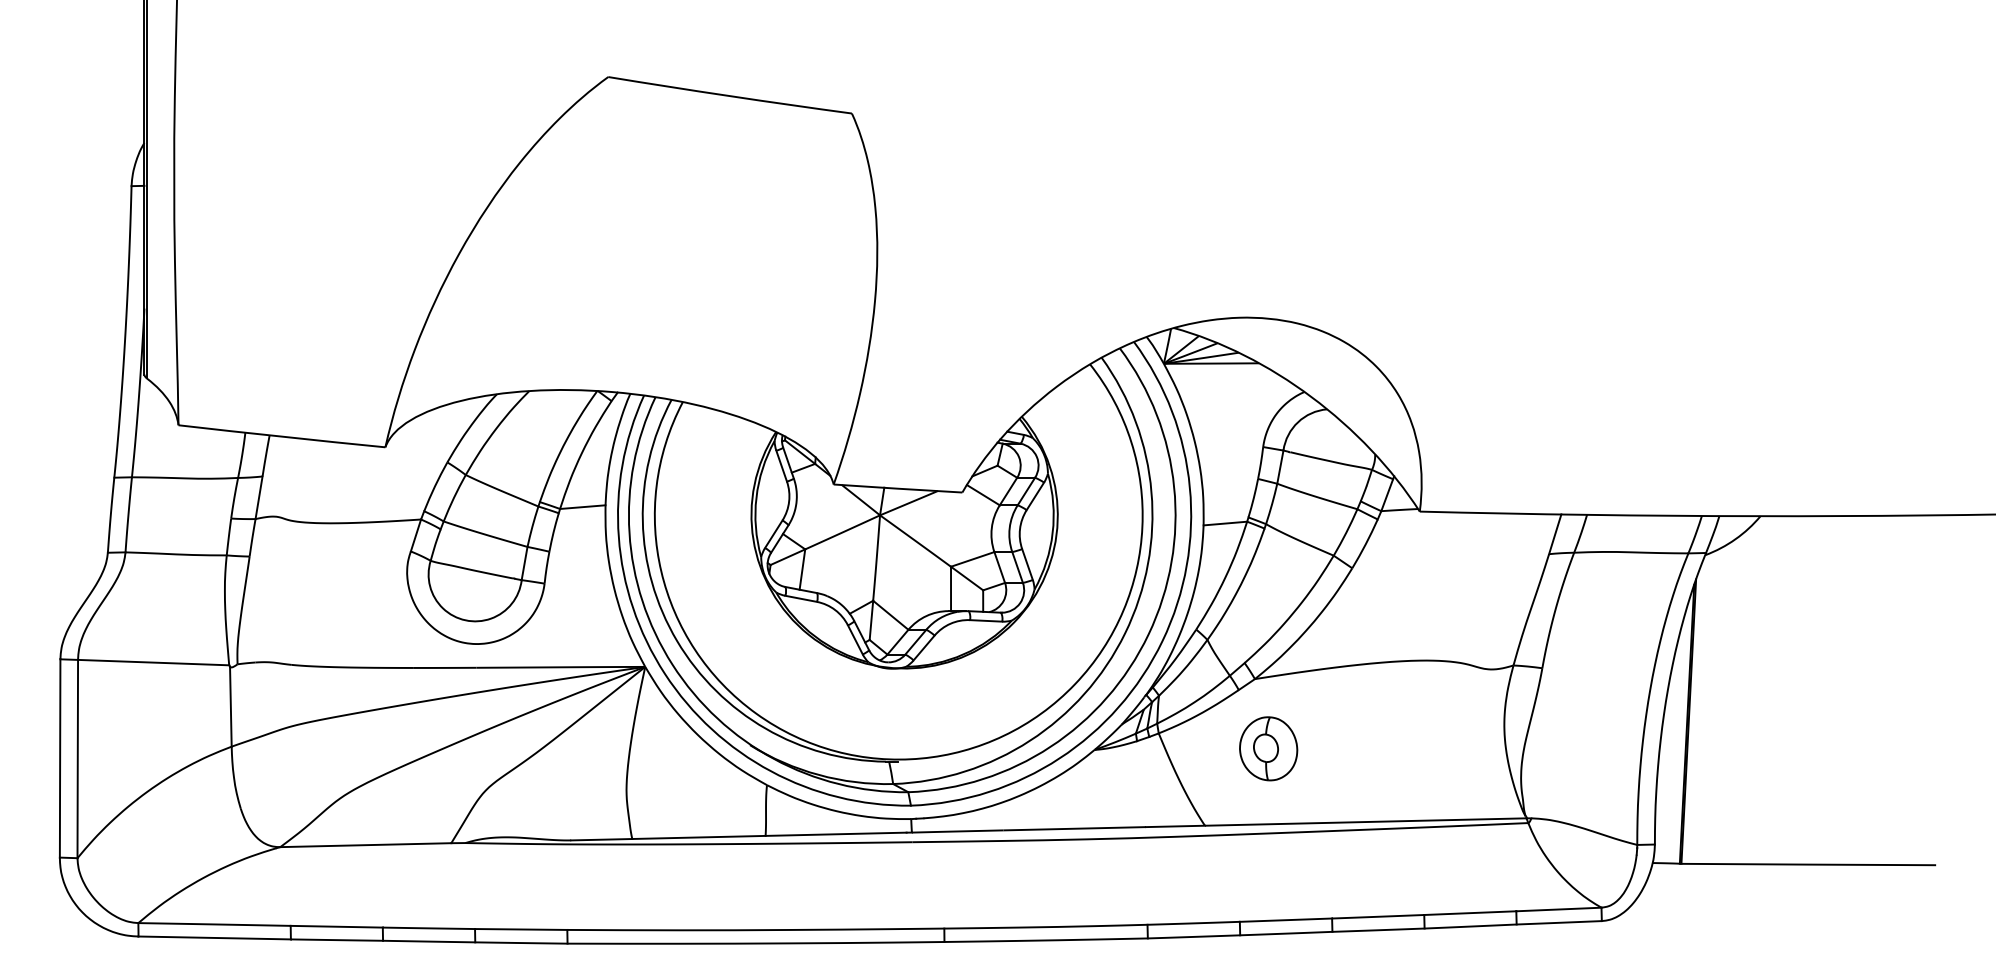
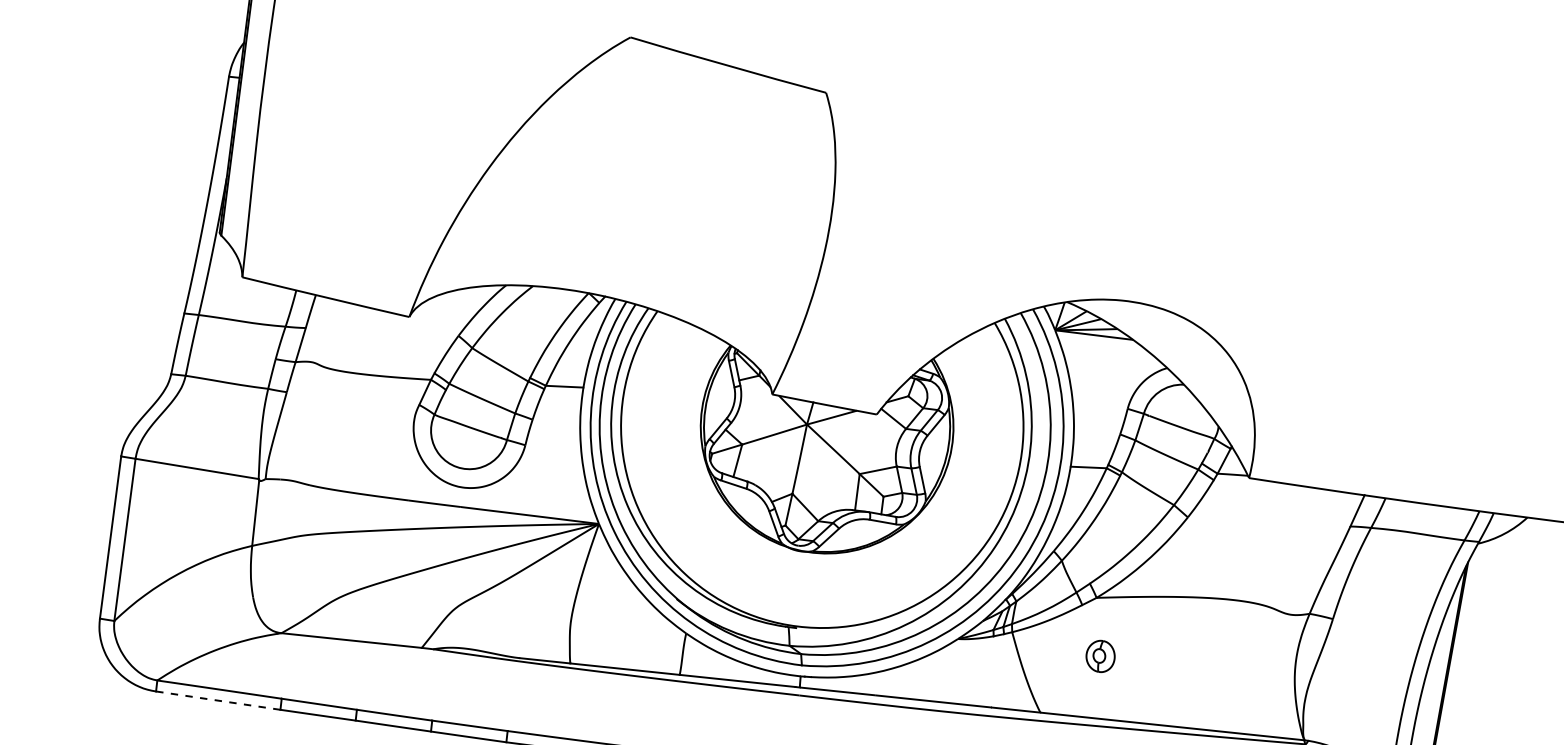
part: (1268, 748) -> (1100, 656), size x0.6
line: (214, 937) -> (218, 700), solid -> dashed

